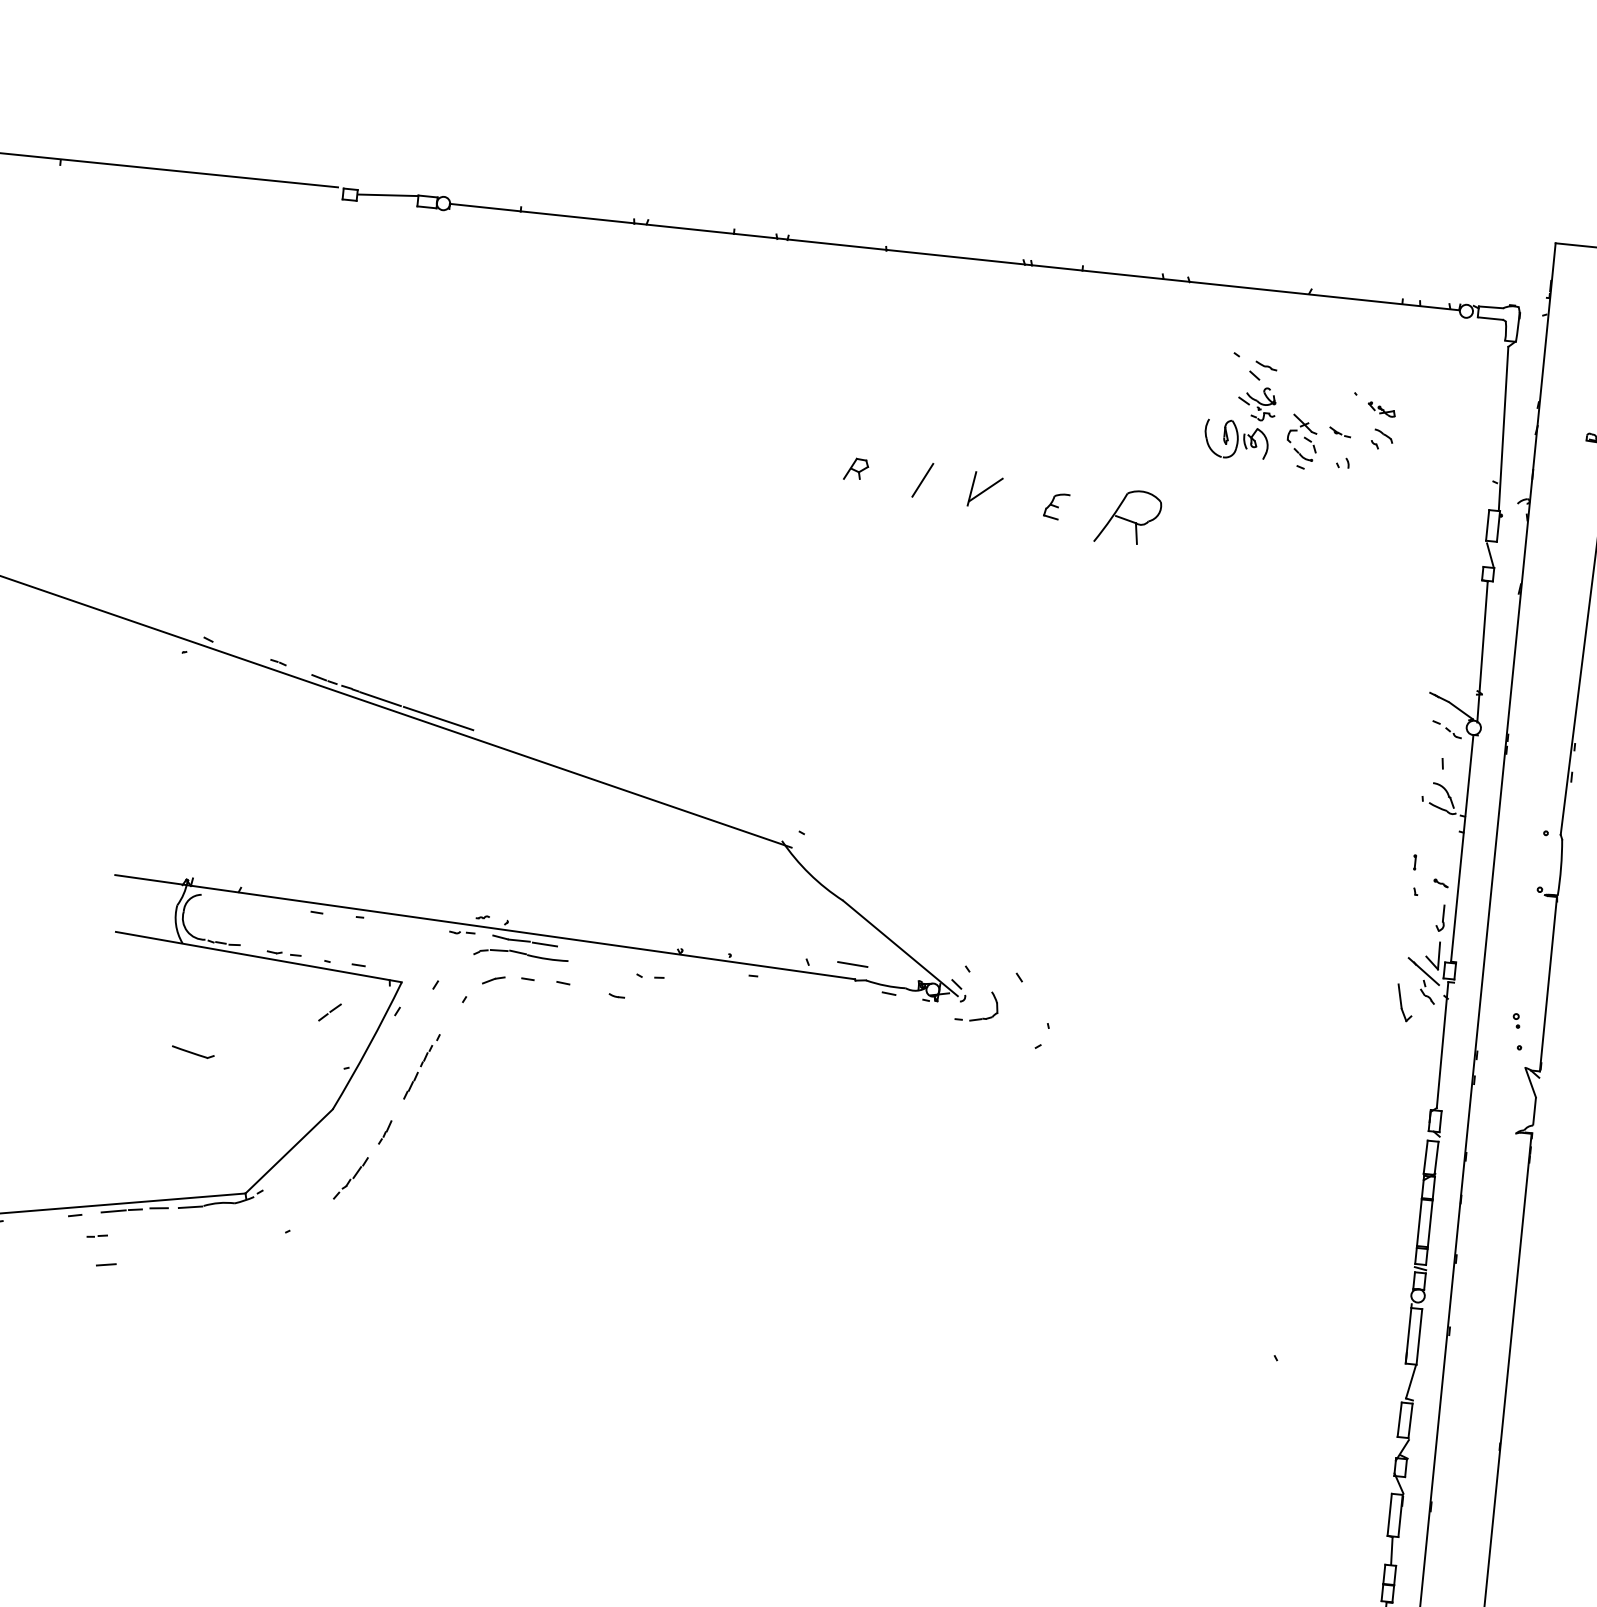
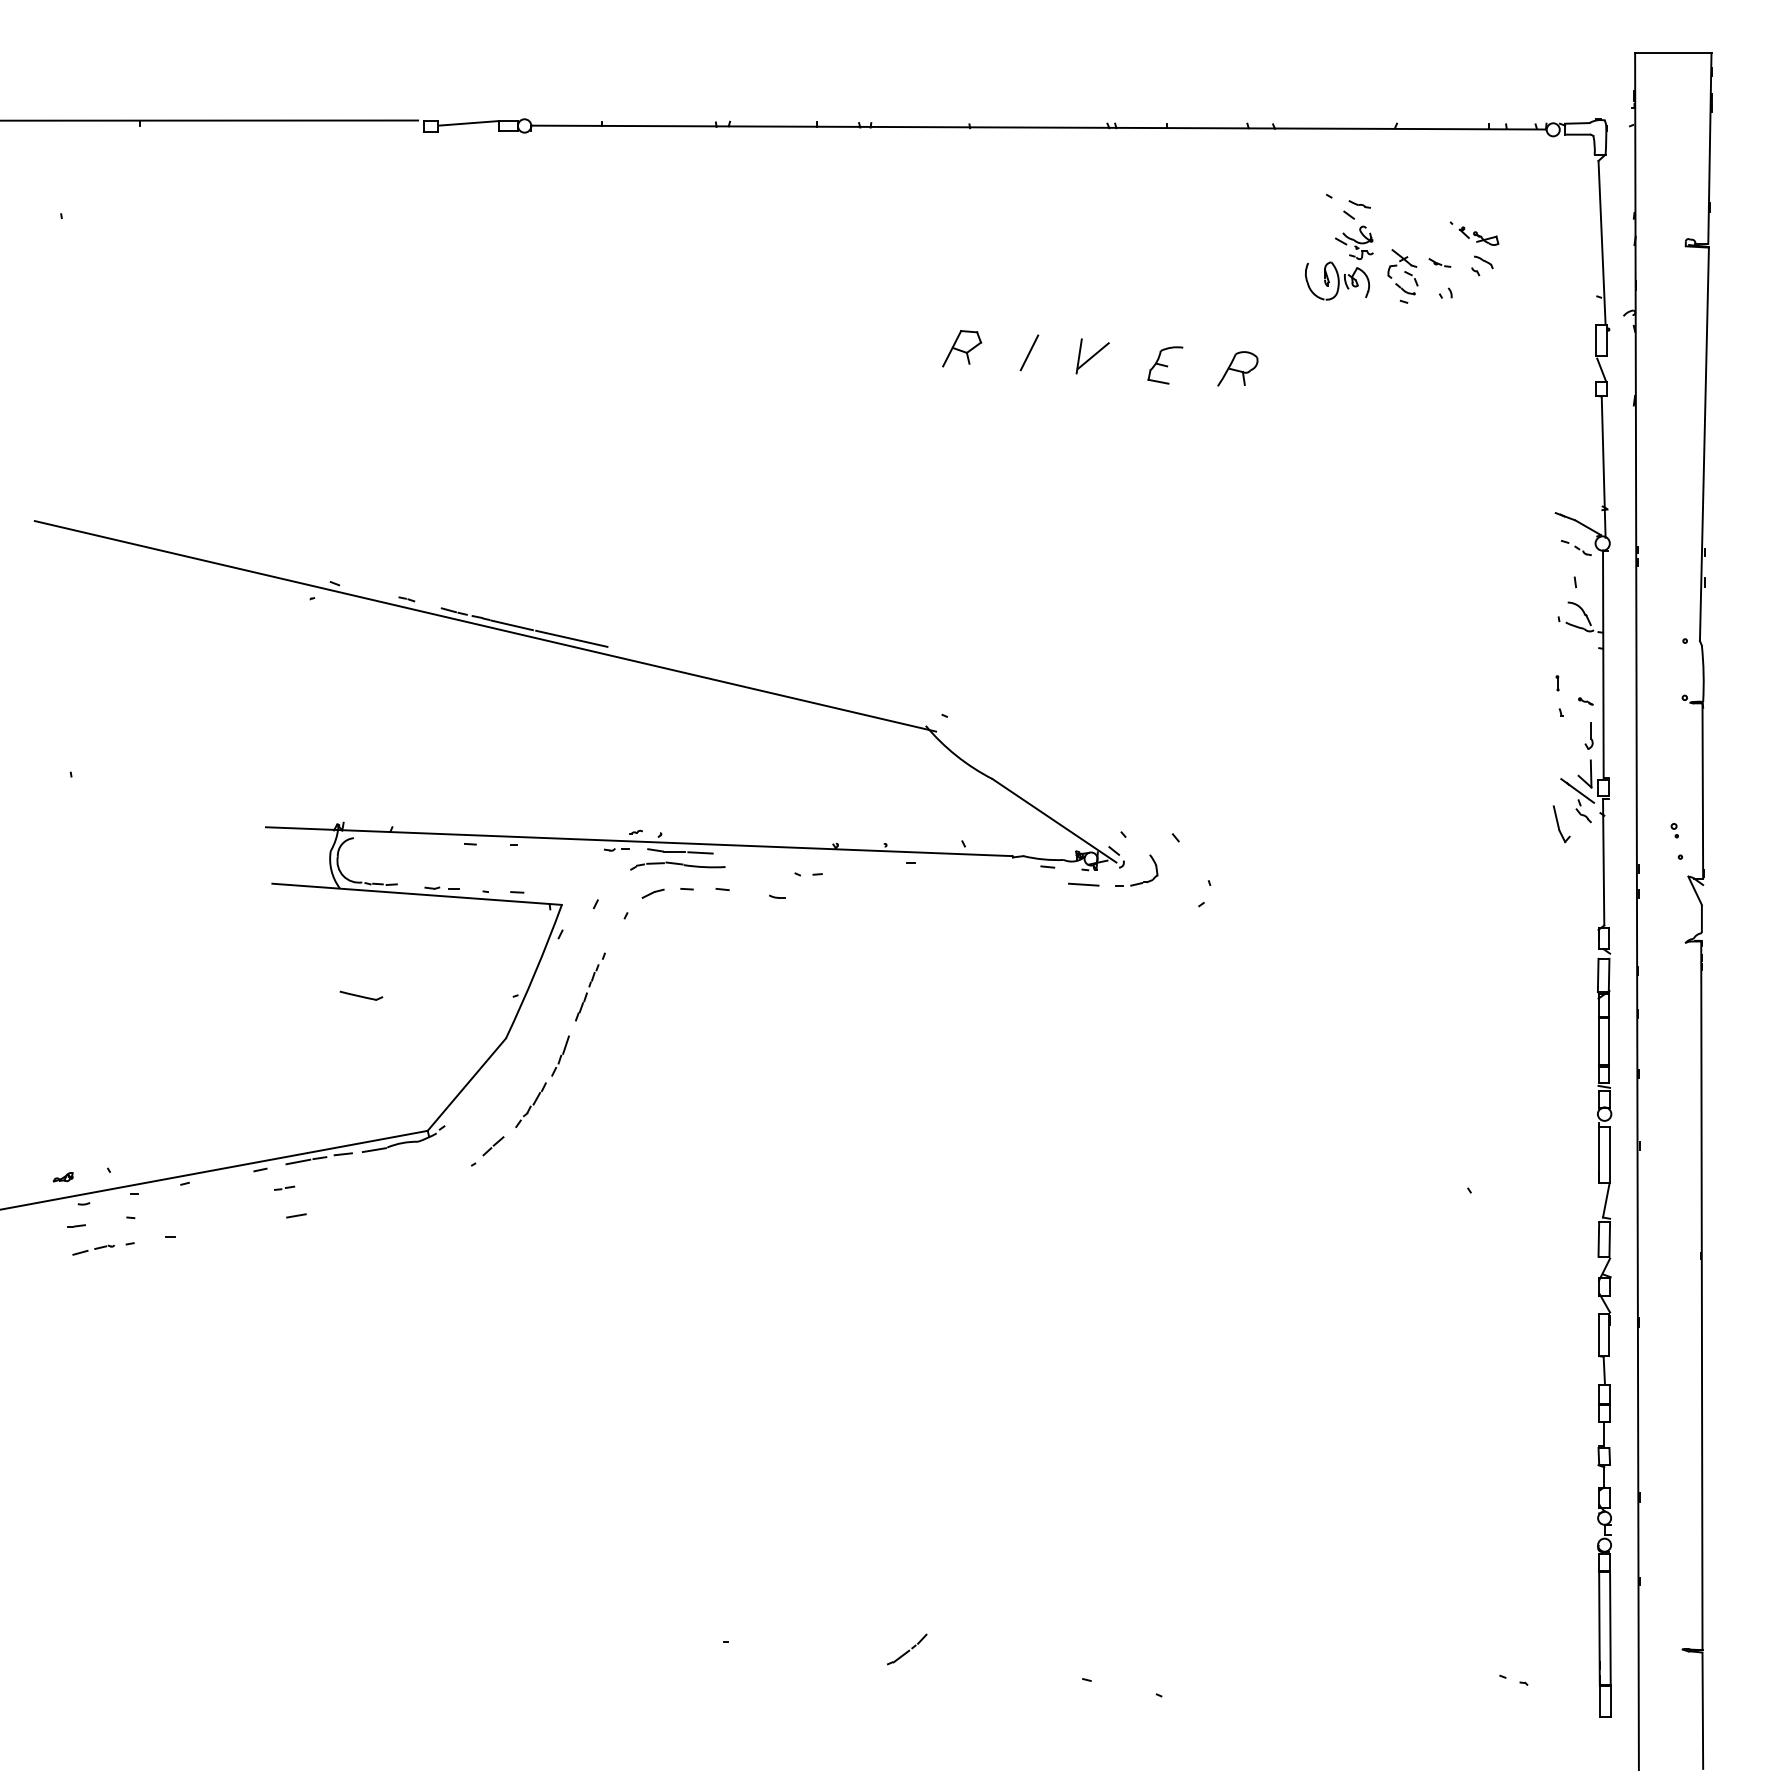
part: (1381, 408) -> (1478, 235), size x1.43
part: (856, 469) -> (962, 348), size x1.67
part: (1056, 506) -> (1165, 365), size x1.43
part: (1128, 516) -> (1237, 368), size x0.62
line: (852, 964) -> (1083, 884), moved
line: (329, 1012) -> (493, 1146), moved
part: (385, 1131) -> (560, 1055), size x1.67

